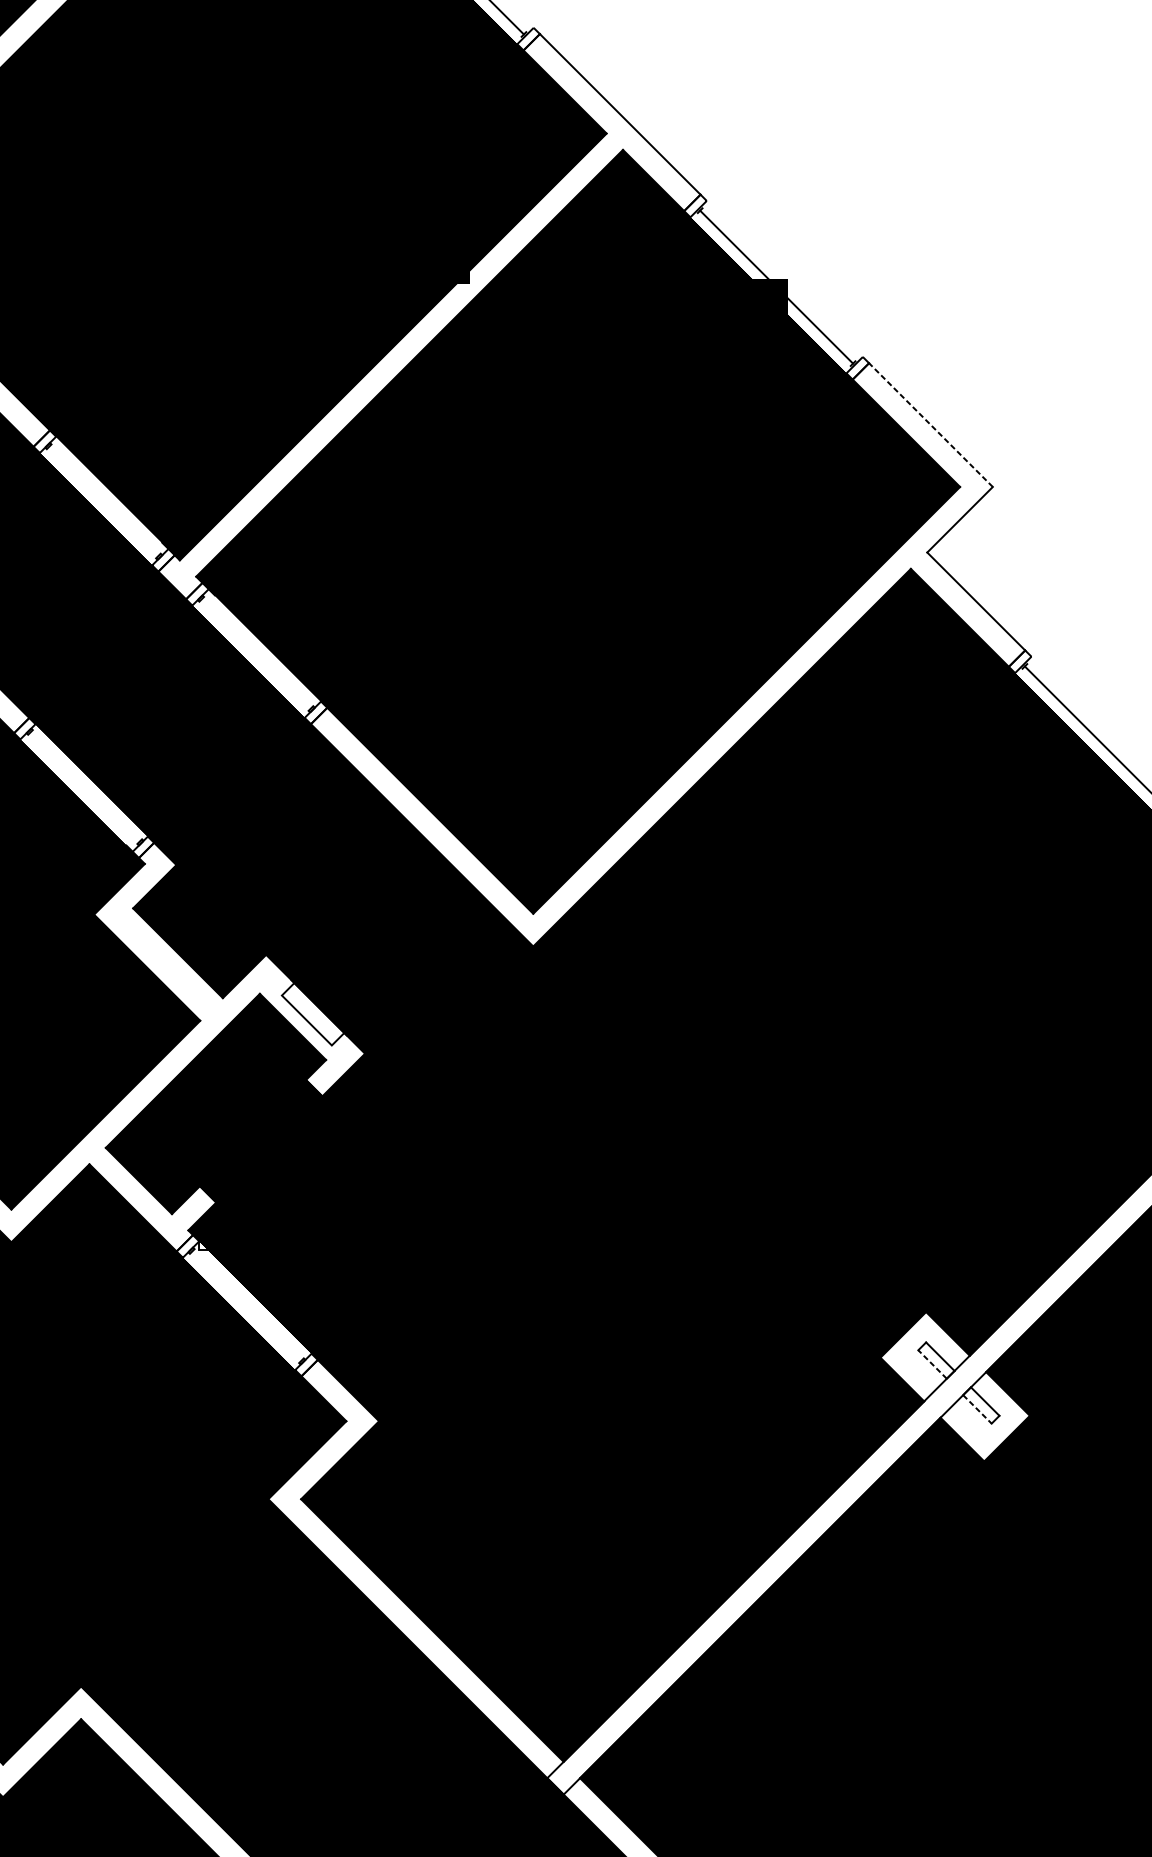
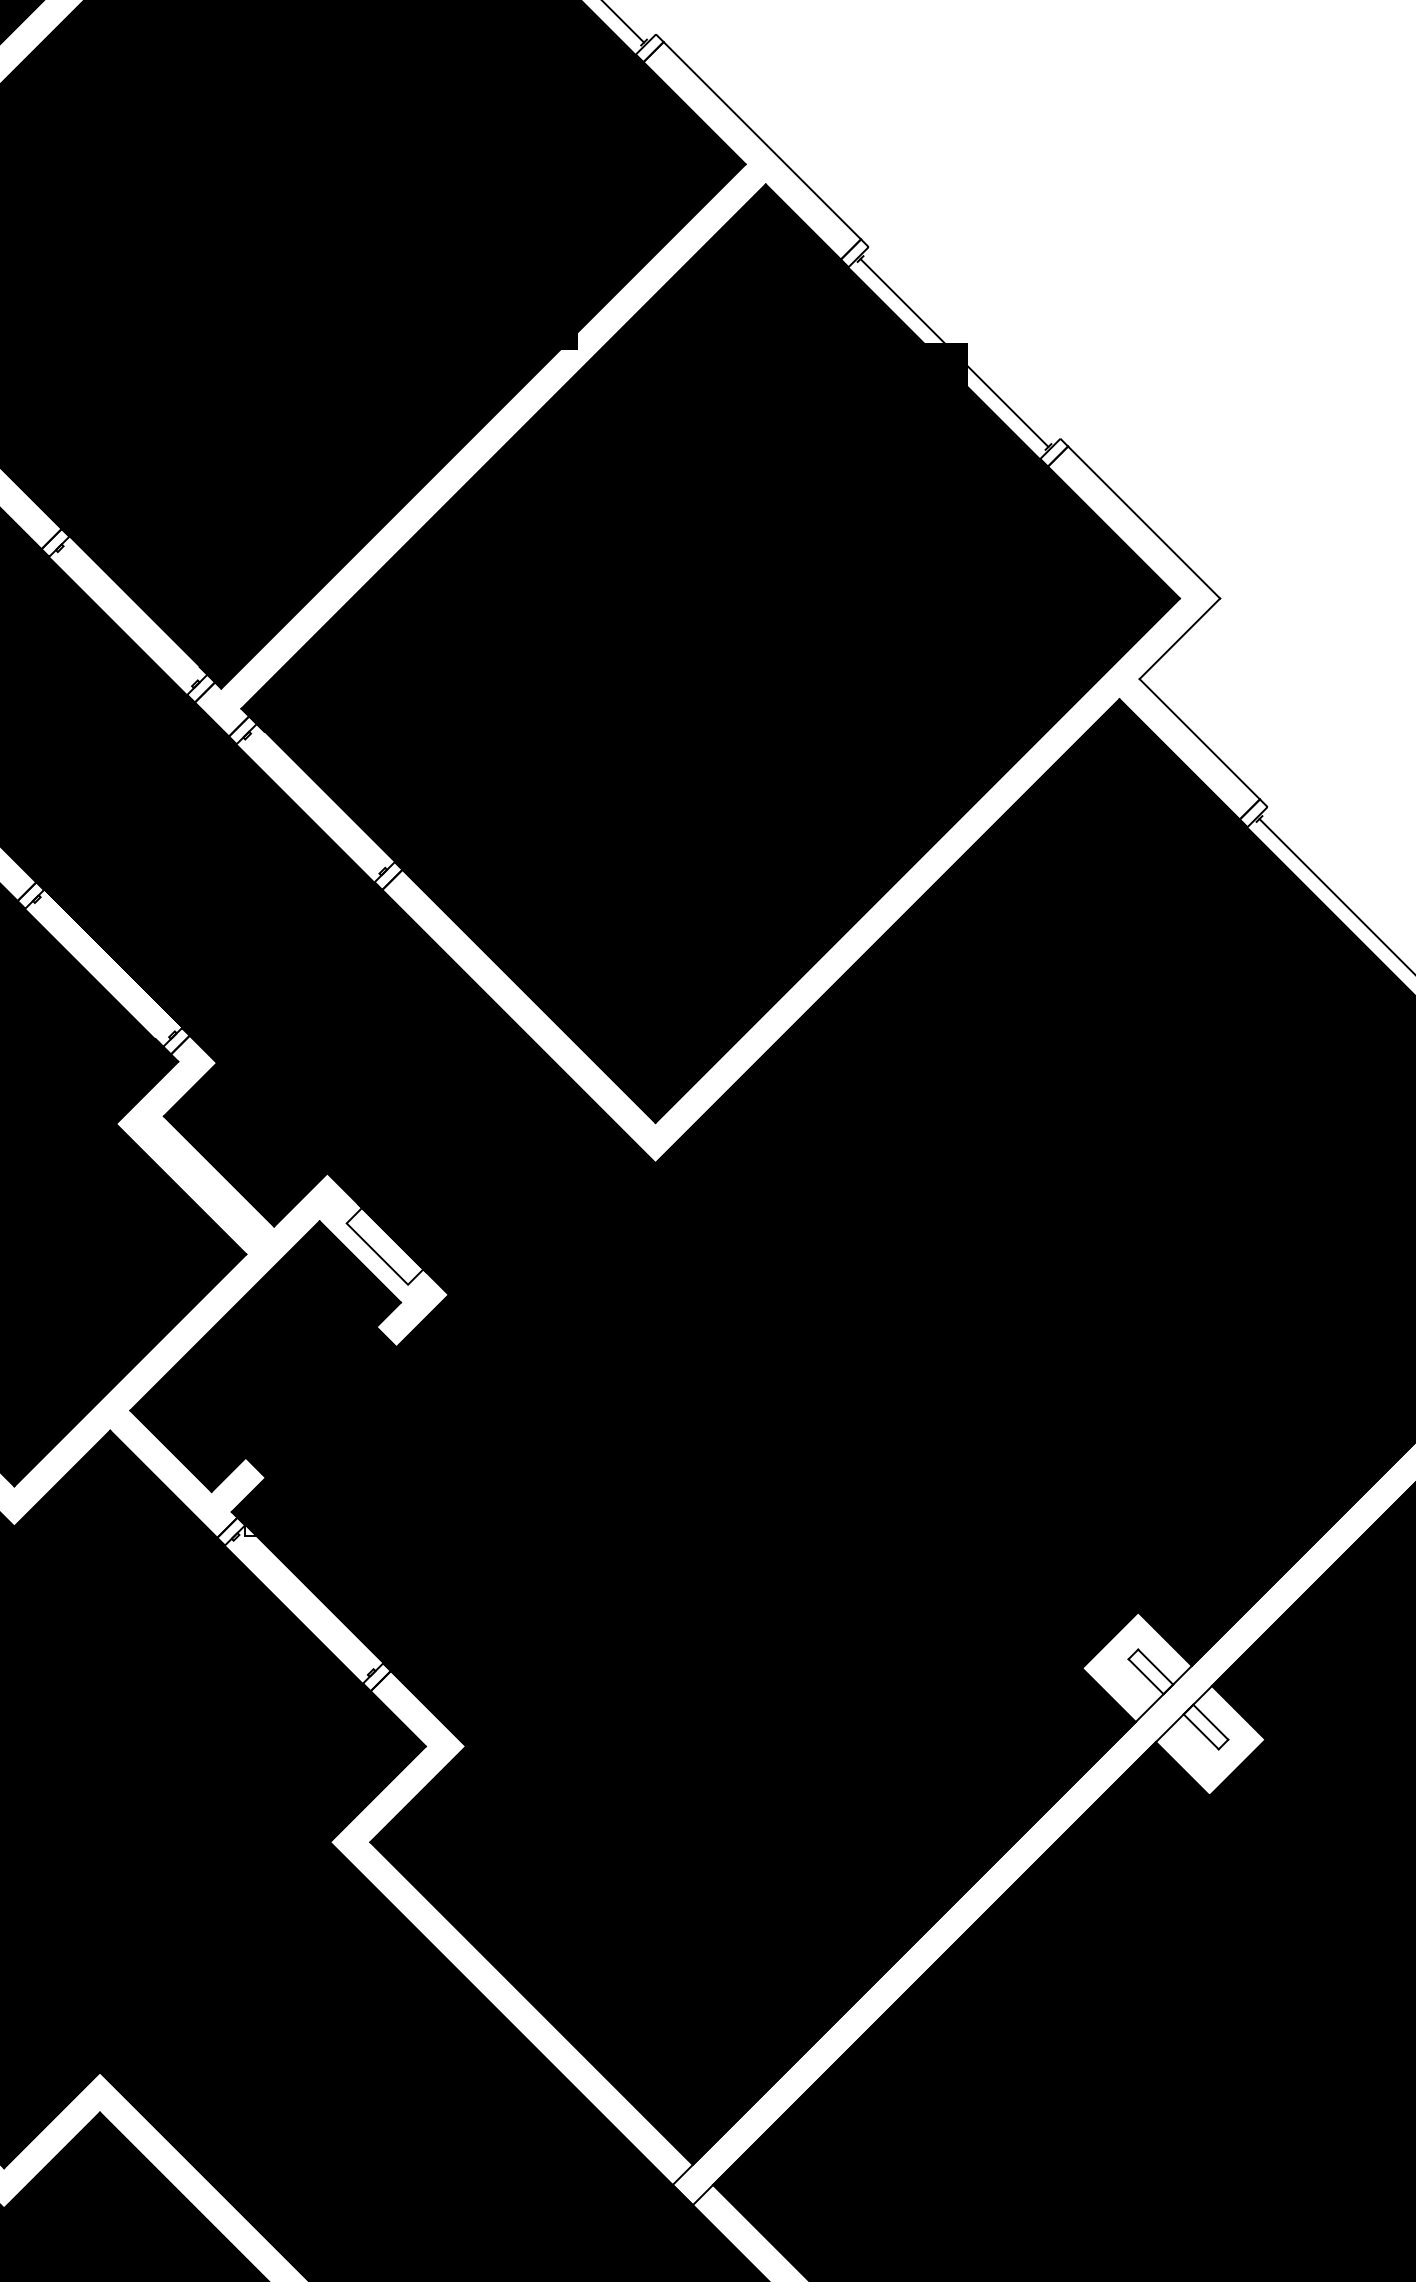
line: (931, 425) -> (1144, 522), dashed -> solid
line: (932, 1364) -> (1146, 1676), dashed -> solid
line: (977, 1409) -> (1201, 1731), dashed -> solid

